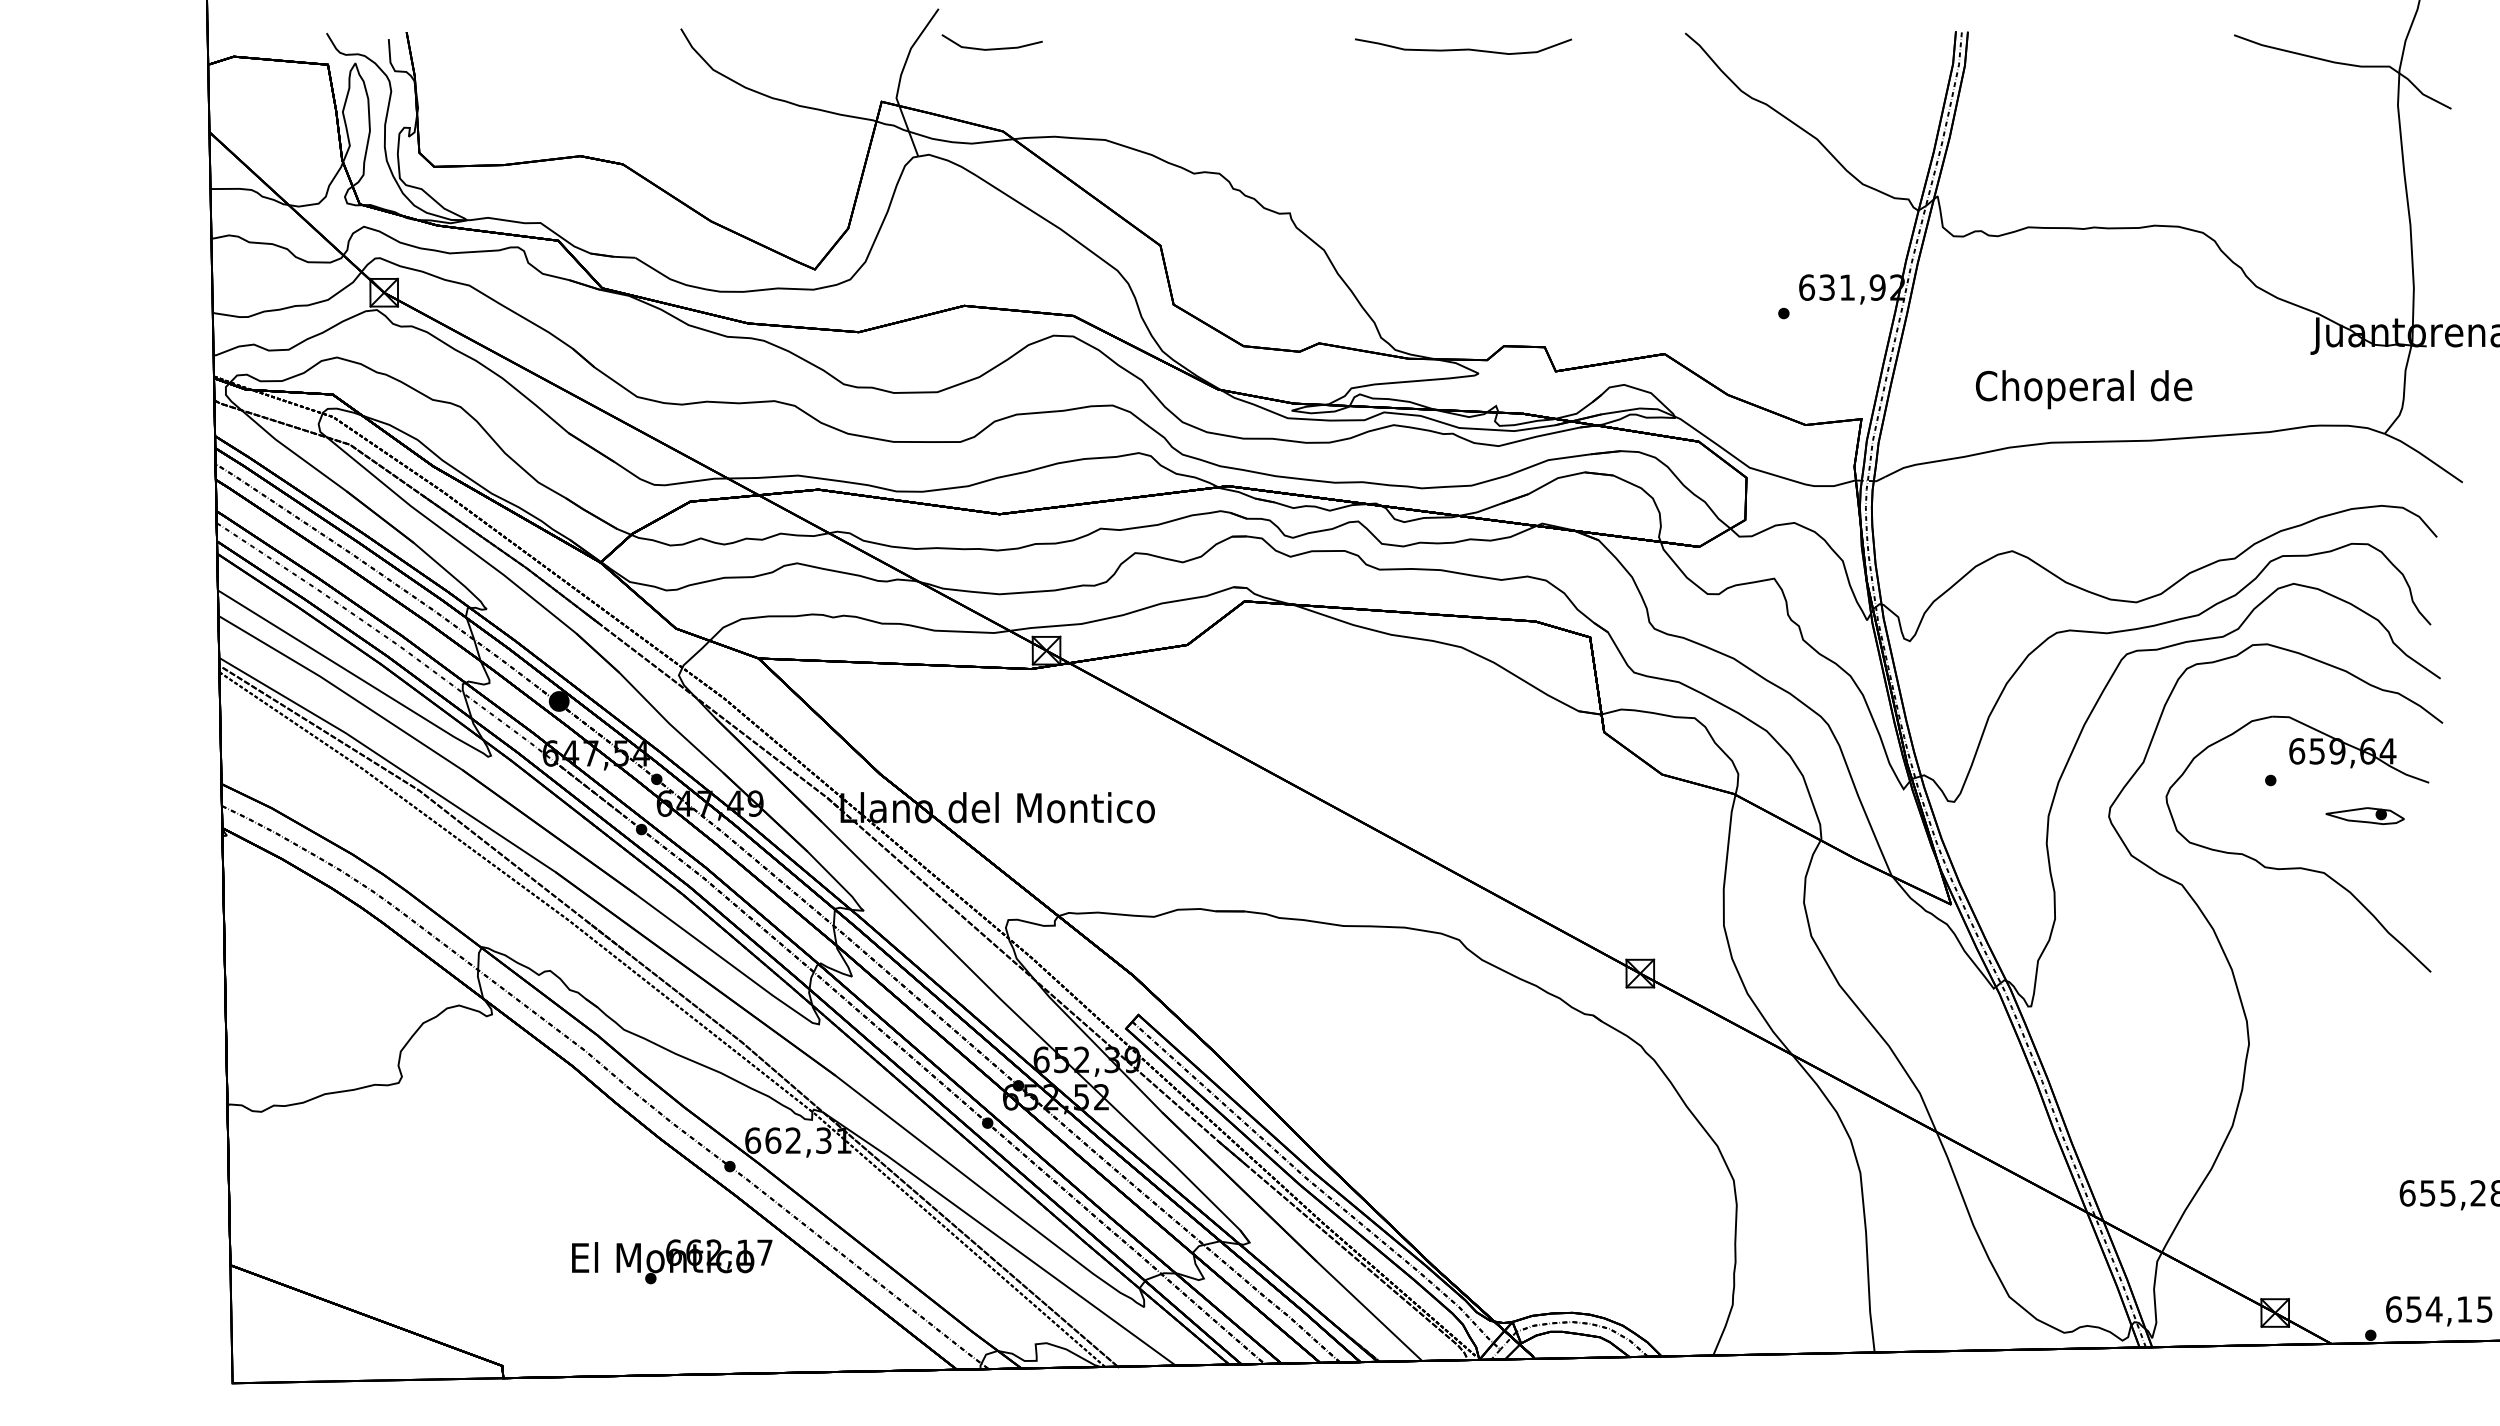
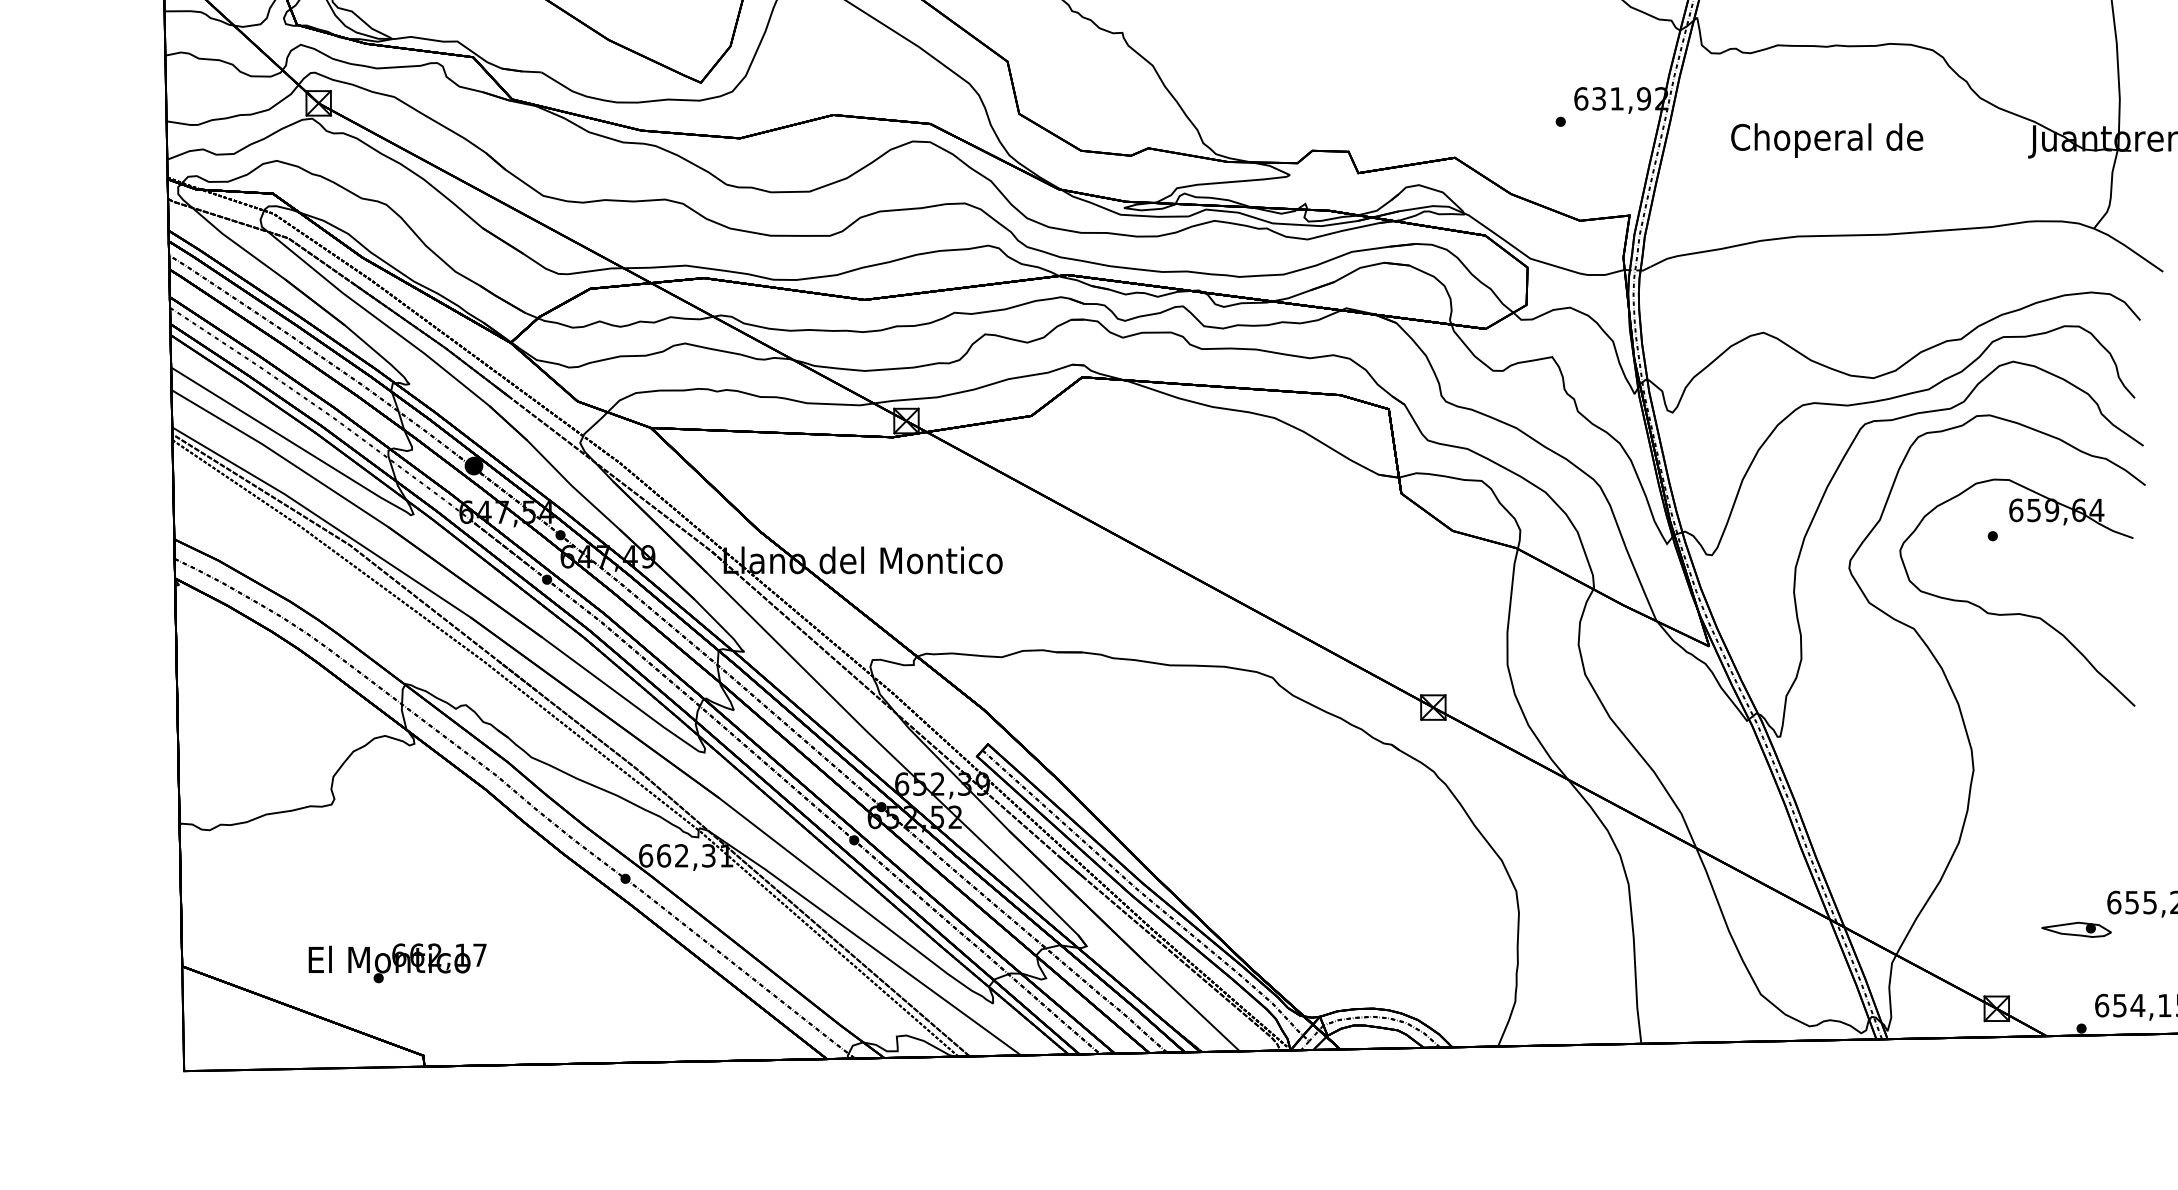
text: (2084, 389) -> (1827, 140), moved
part: (2364, 815) -> (2076, 929), moved
text: (672, 1261) -> (397, 963), moved

